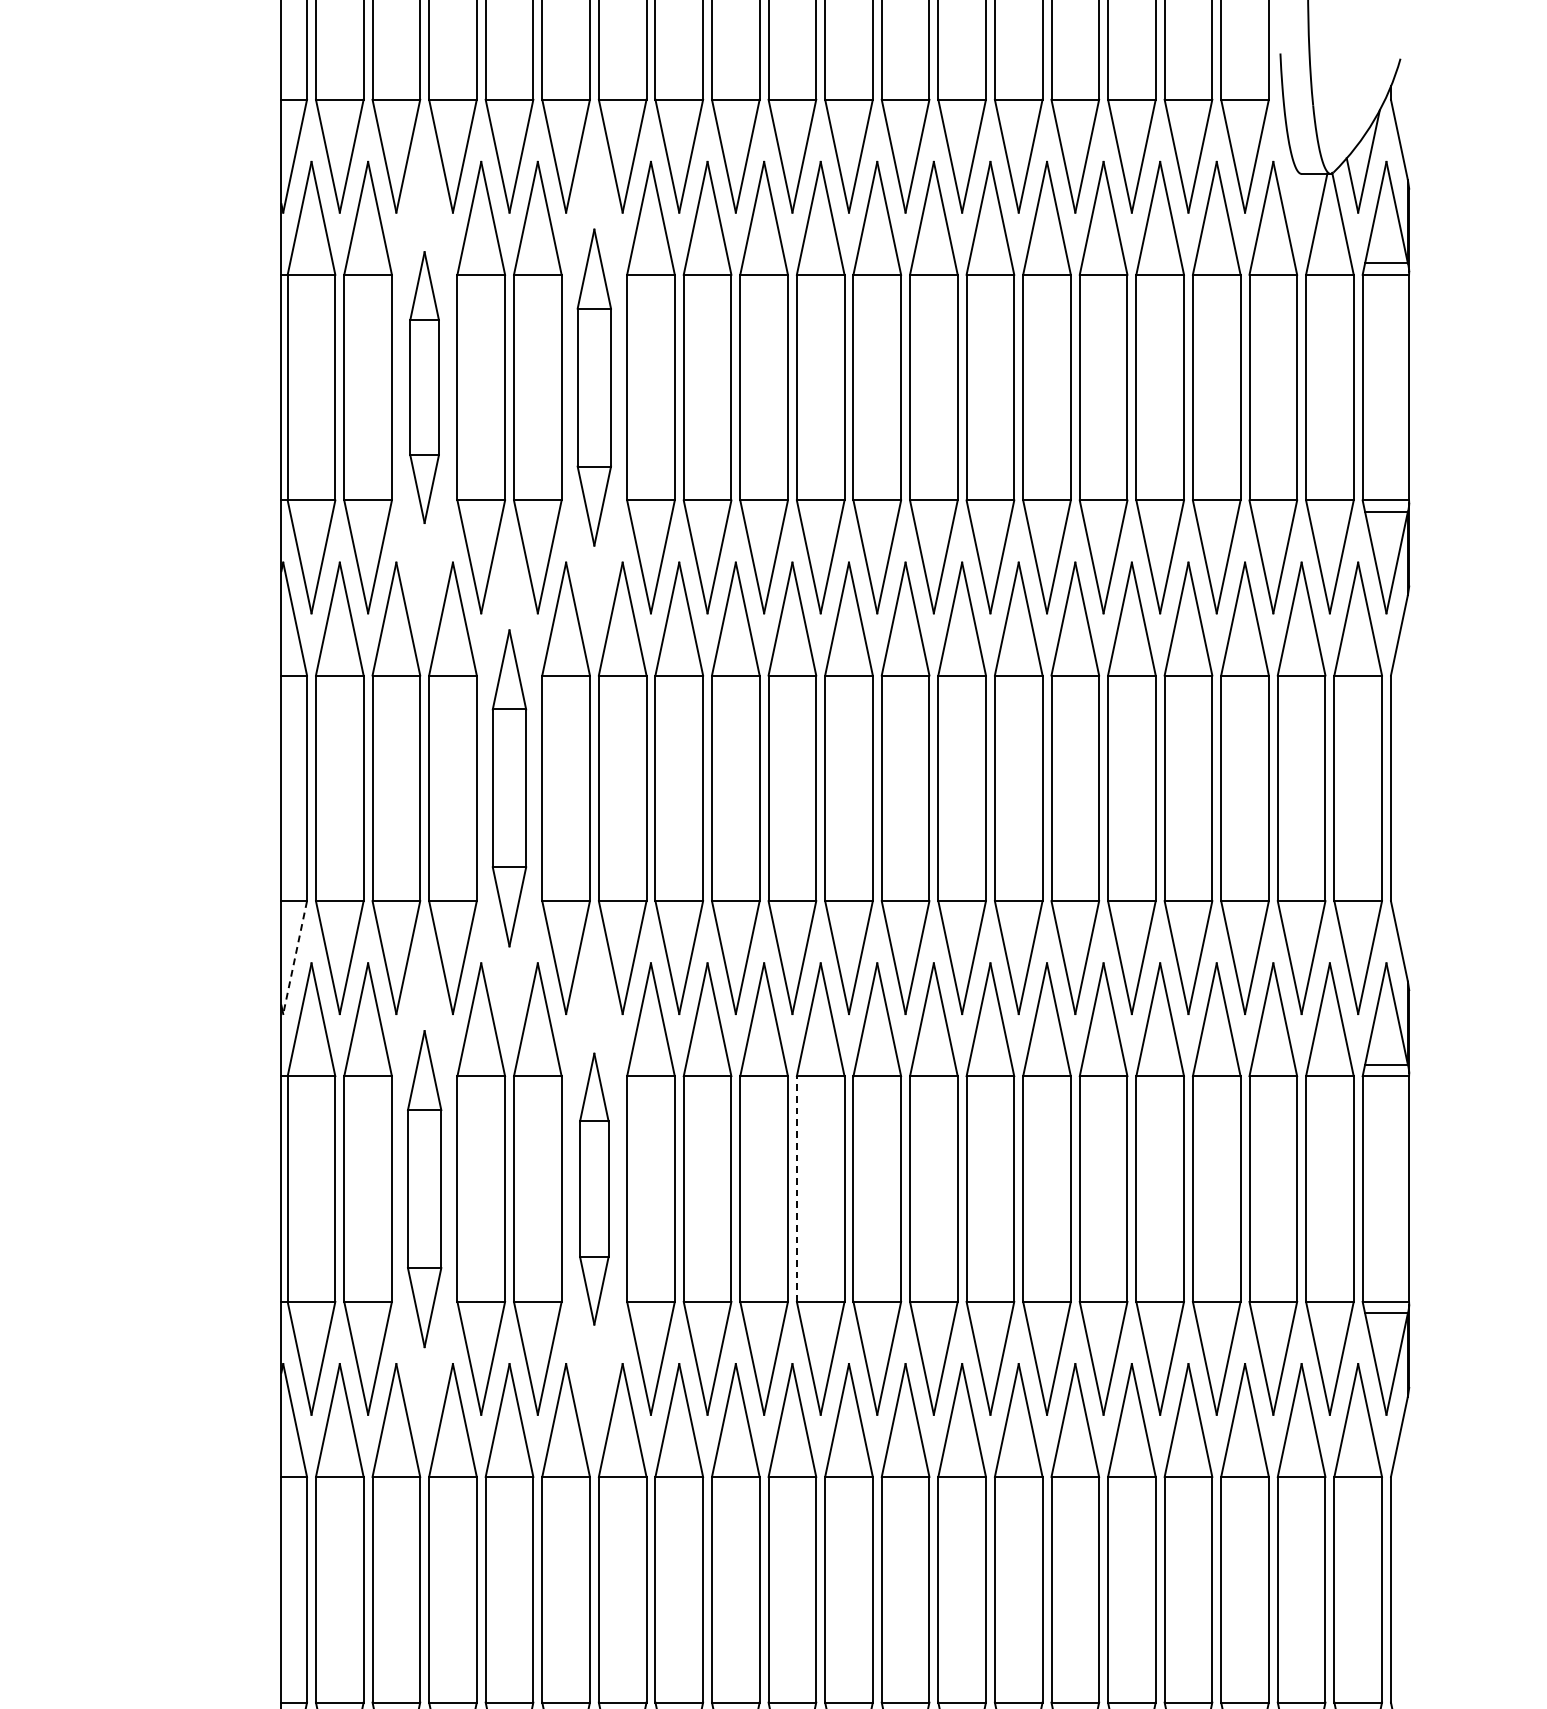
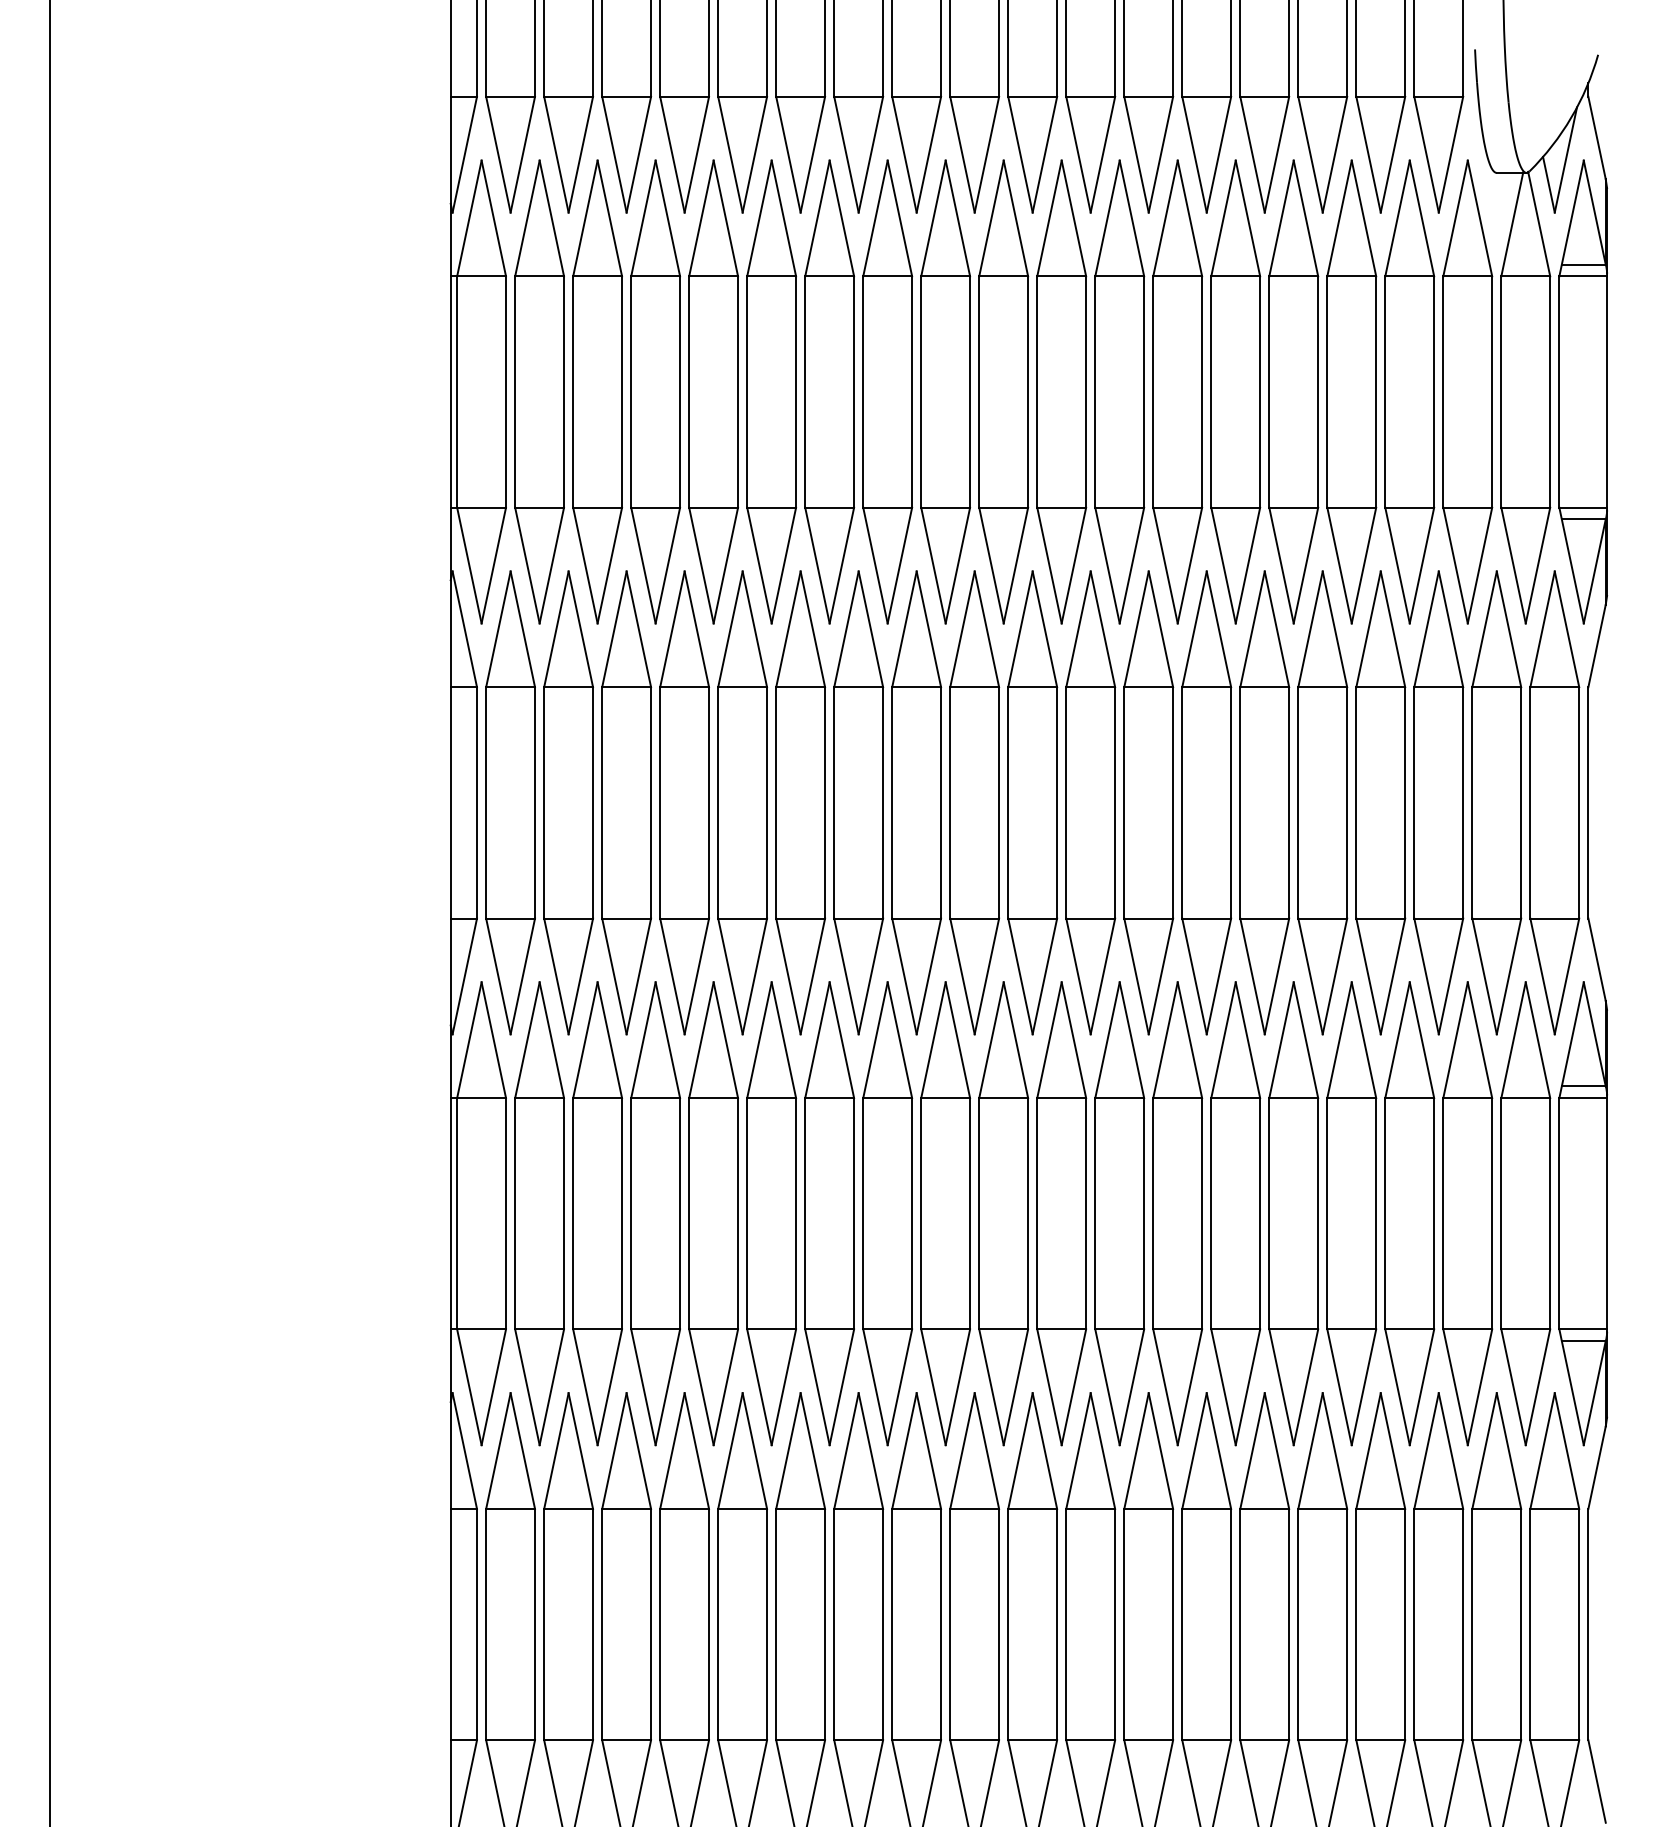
part: (424, 387) -> (597, 391), size x1.67
part: (594, 387) -> (771, 391), size x1.43
part: (509, 787) -> (684, 802), size x1.43
line: (294, 957) -> (464, 976), dashed -> solid
part: (424, 1188) -> (597, 1213), size x1.43
part: (594, 1188) -> (771, 1213), size x1.67
line: (797, 1188) -> (979, 1213), dashed -> solid

